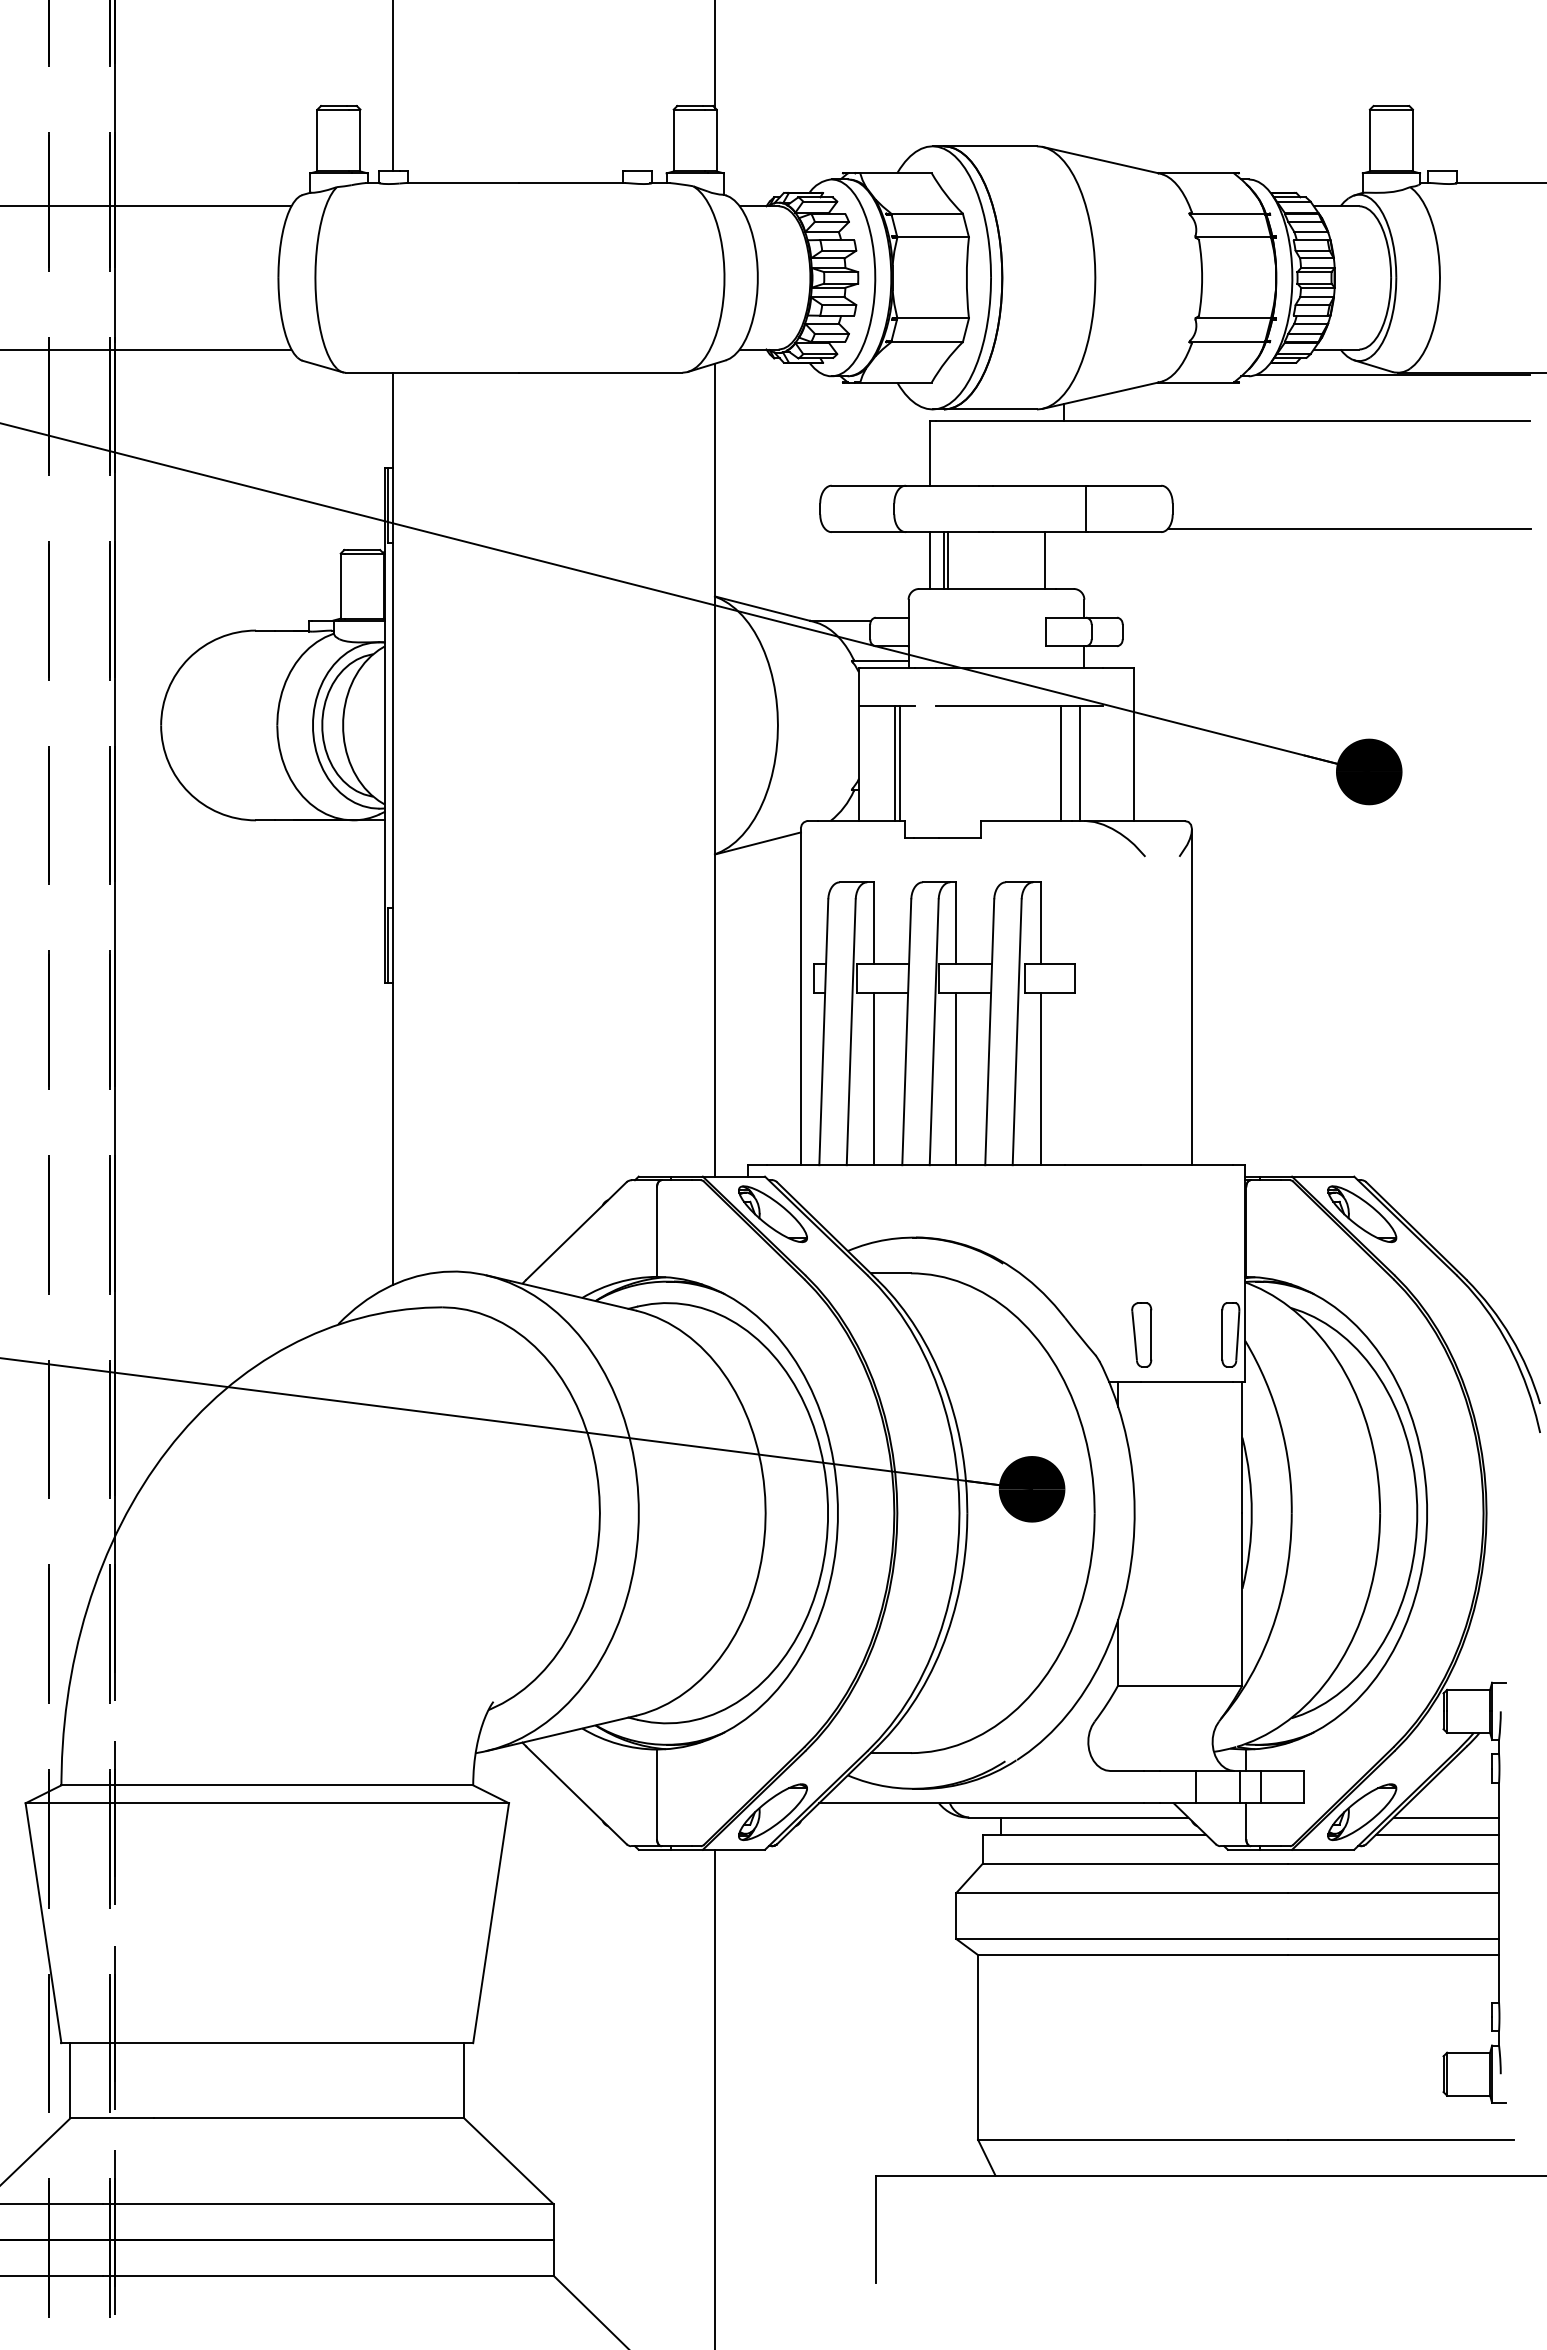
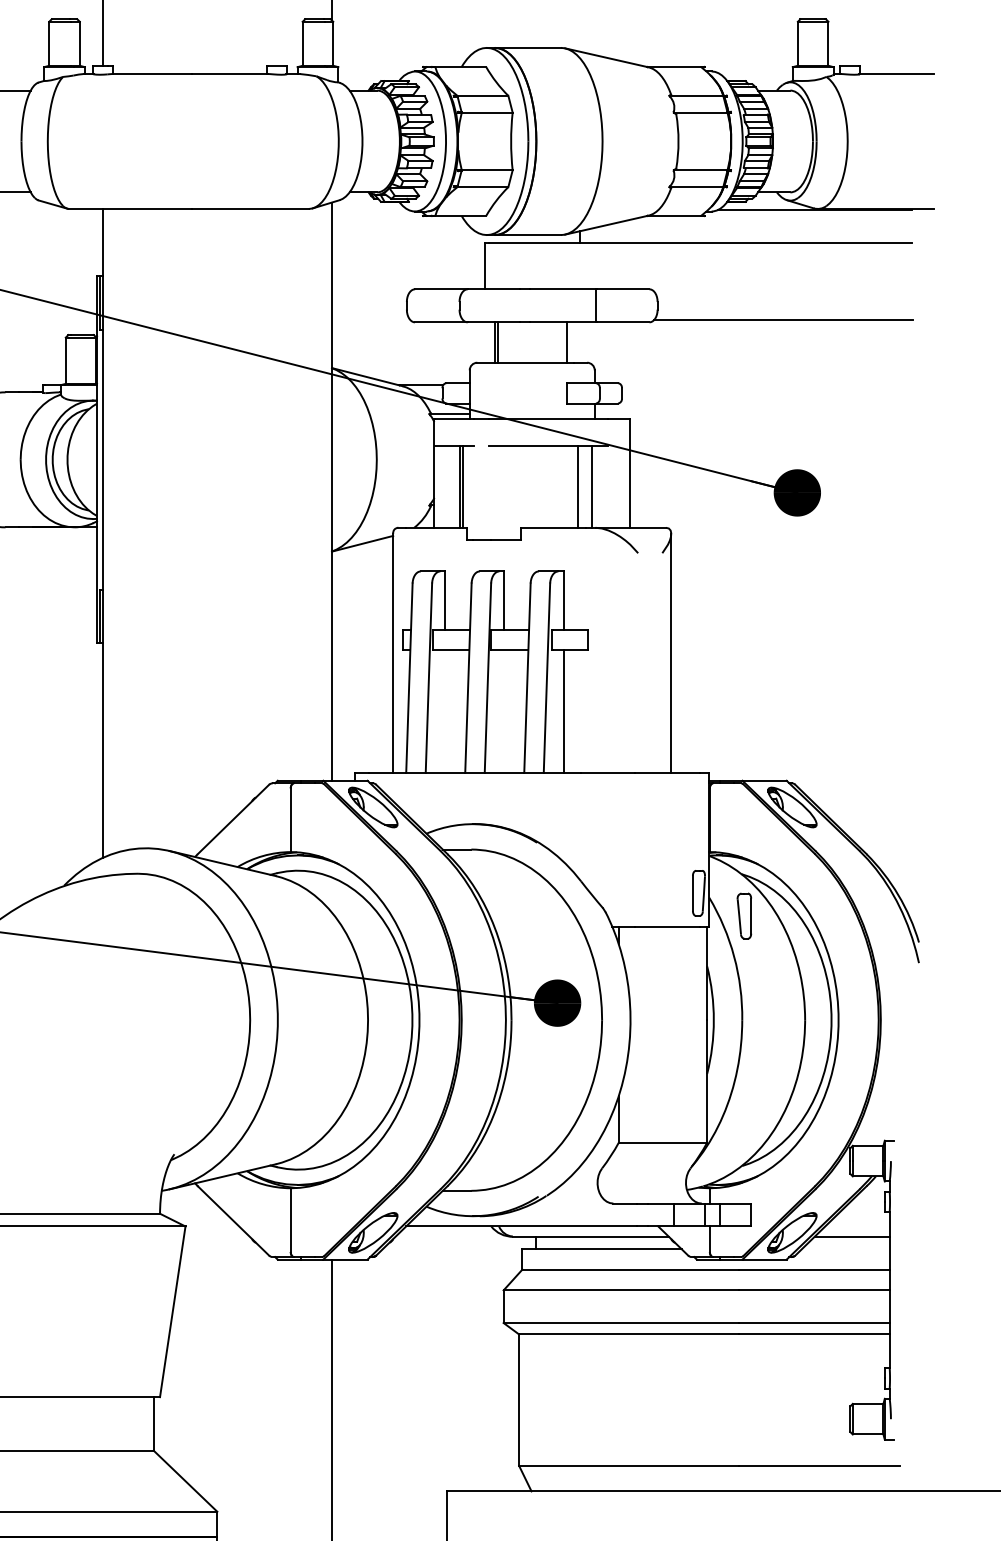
line: (929, 560) -> (484, 342), removed
line: (874, 1079) -> (445, 711), removed
line: (956, 1079) -> (503, 711), removed
part: (1141, 1334) -> (744, 915), moved
line: (1437, 1835) -> (845, 1249), removed

